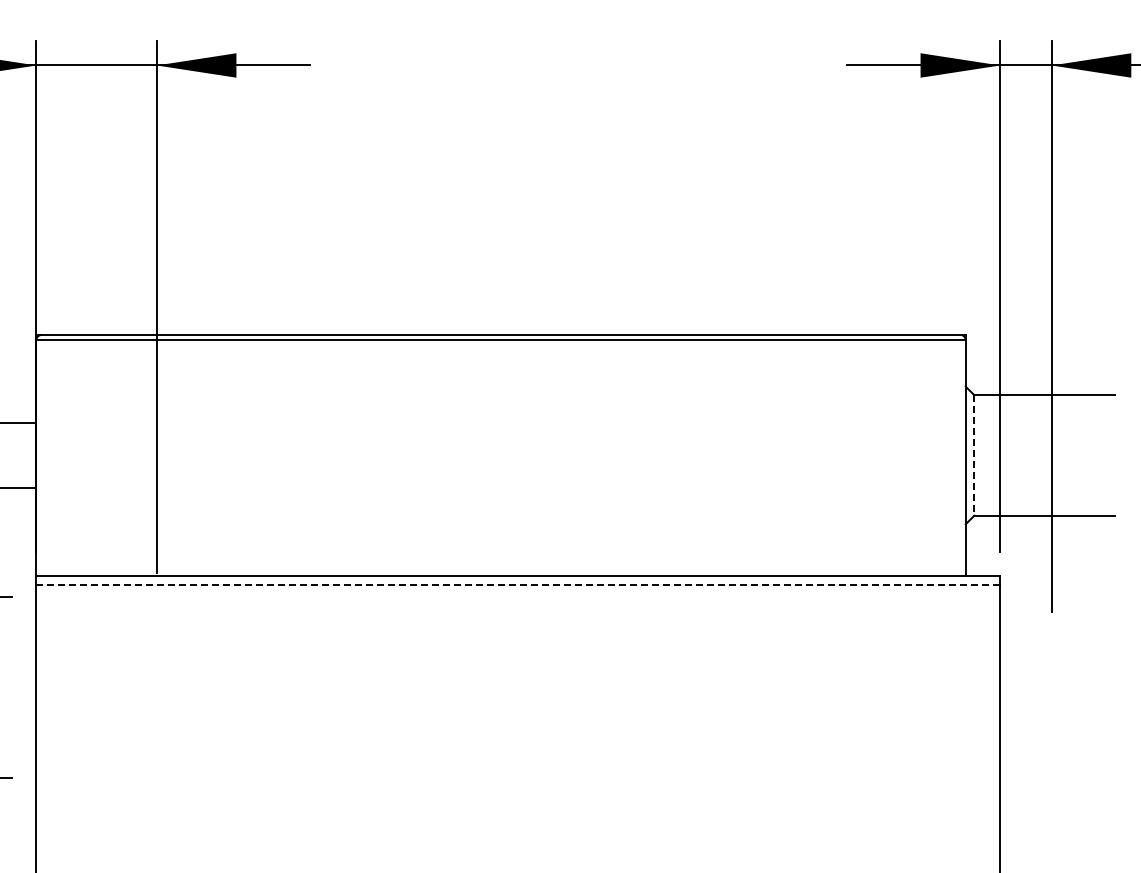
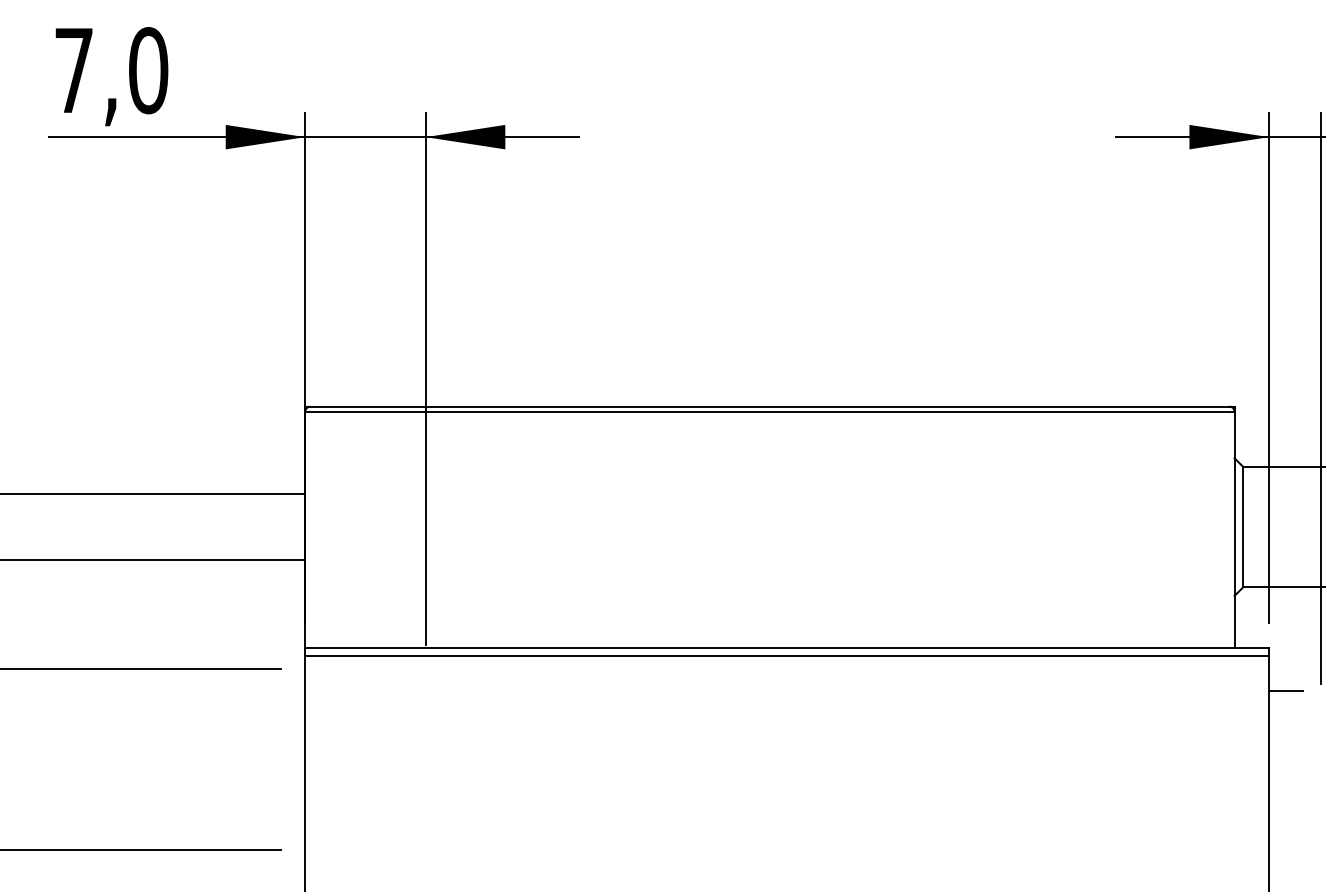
line: (974, 455) -> (1243, 527), dashed -> solid
line: (518, 584) -> (787, 656), dashed -> solid
line: (1017, 618) -> (1286, 690), added

